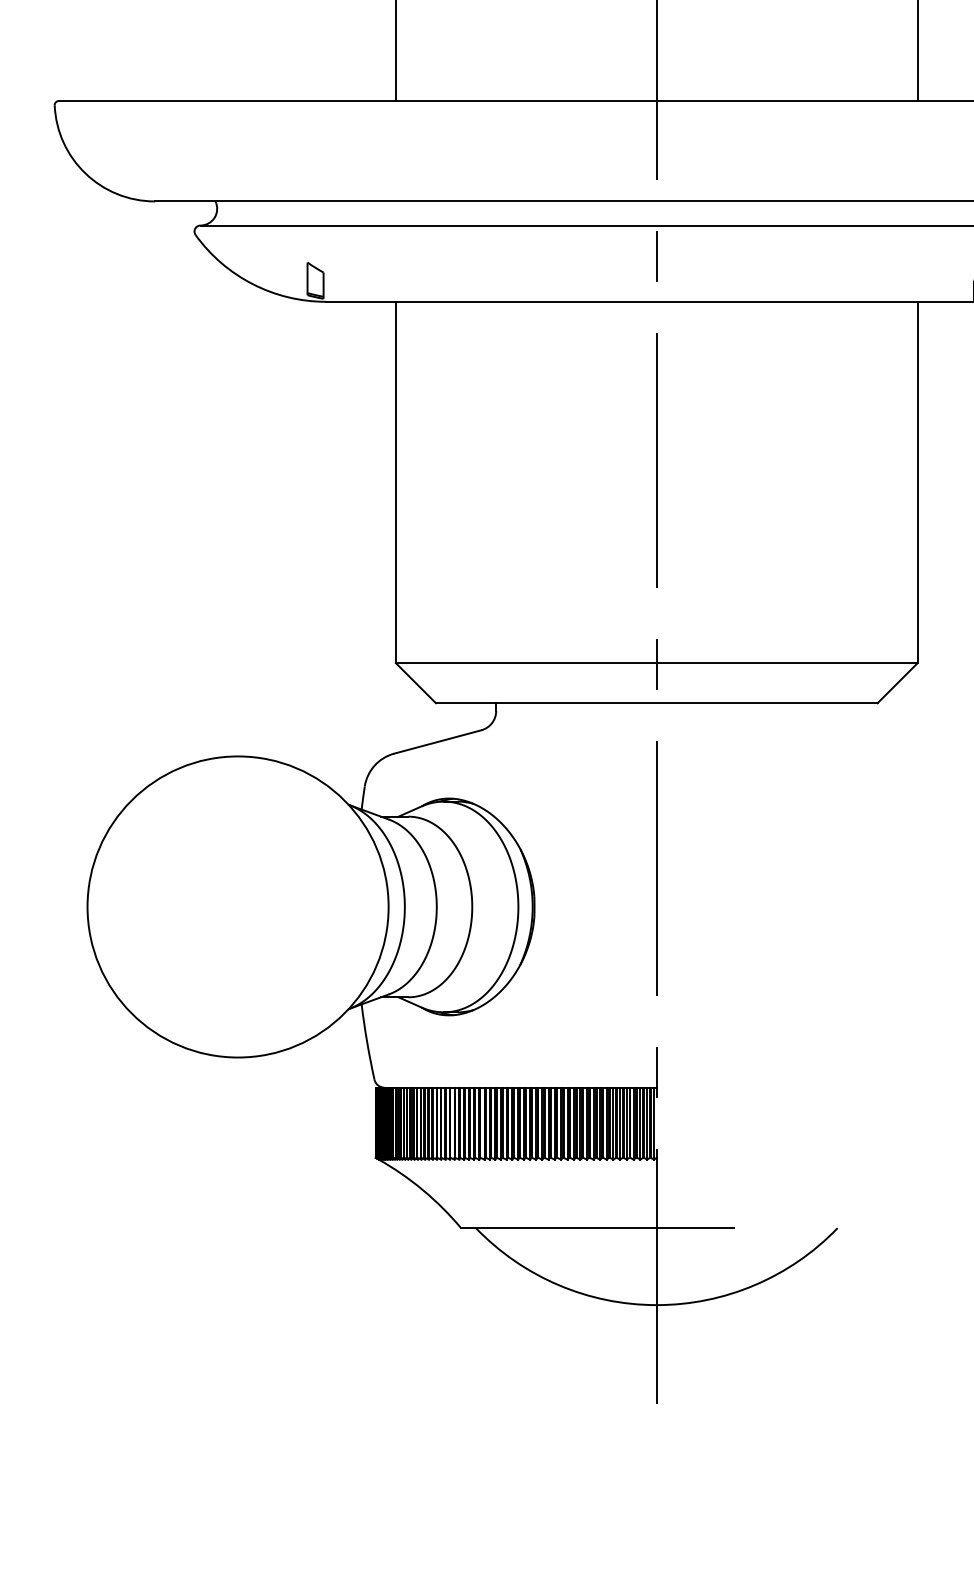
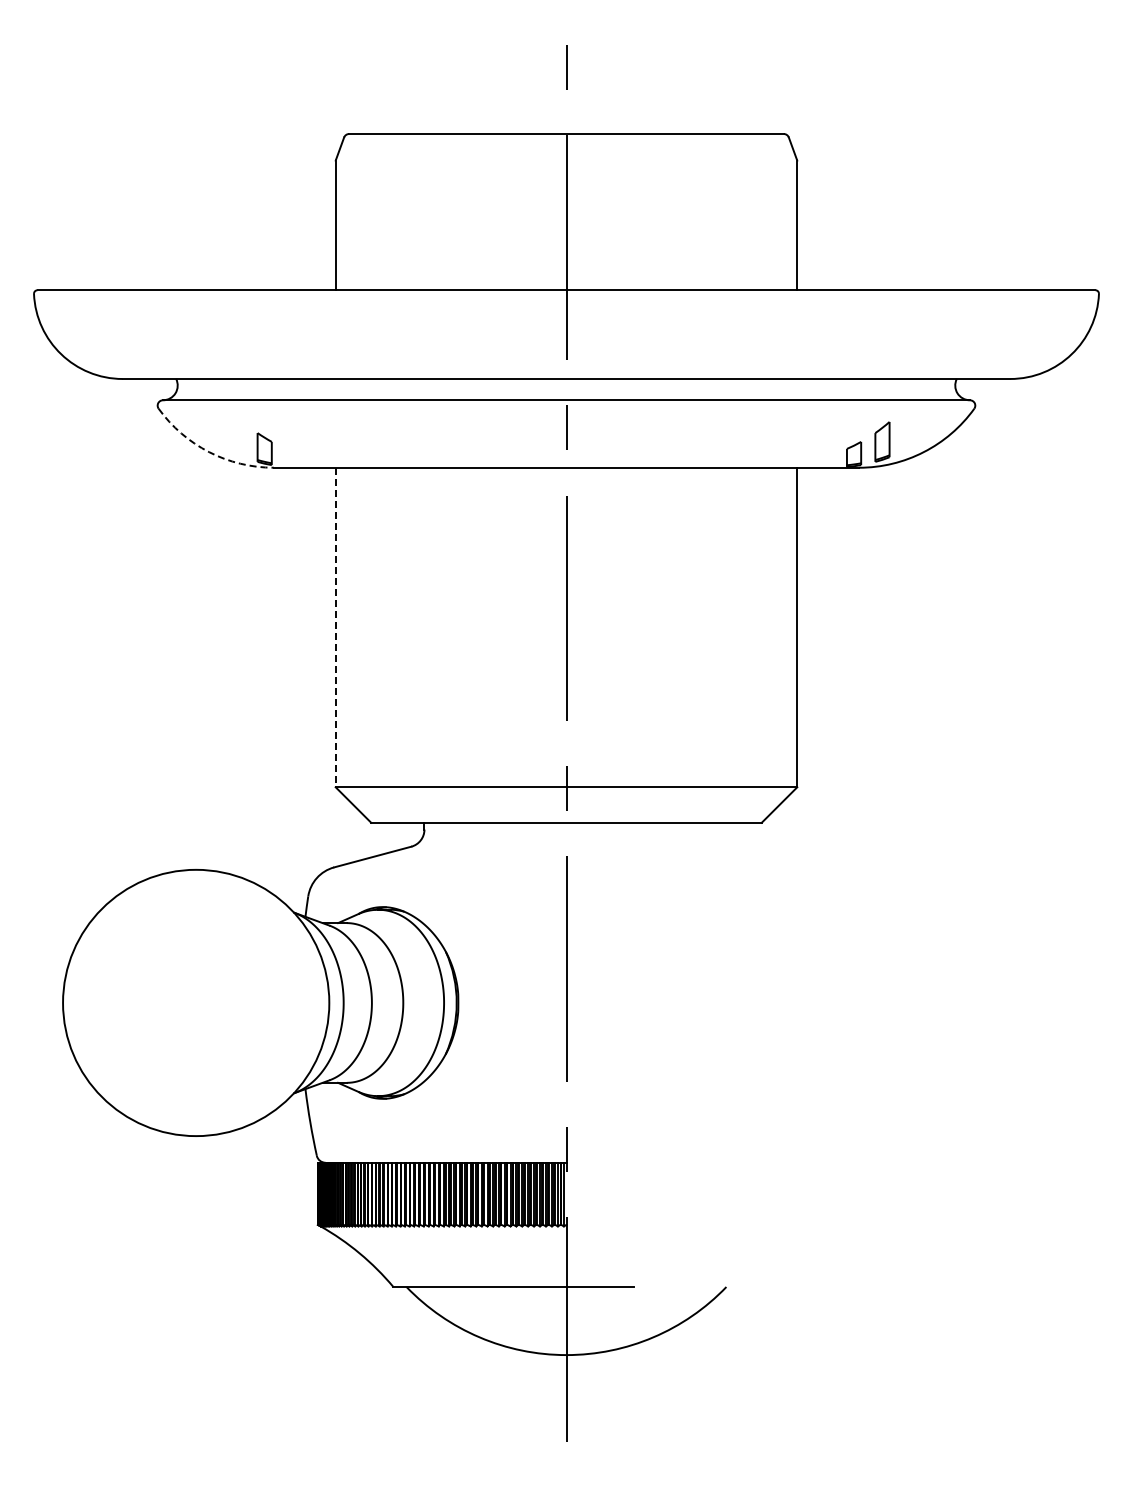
arc: (253, 284) -> (209, 452), solid -> dashed
line: (395, 482) -> (335, 627), solid -> dashed

